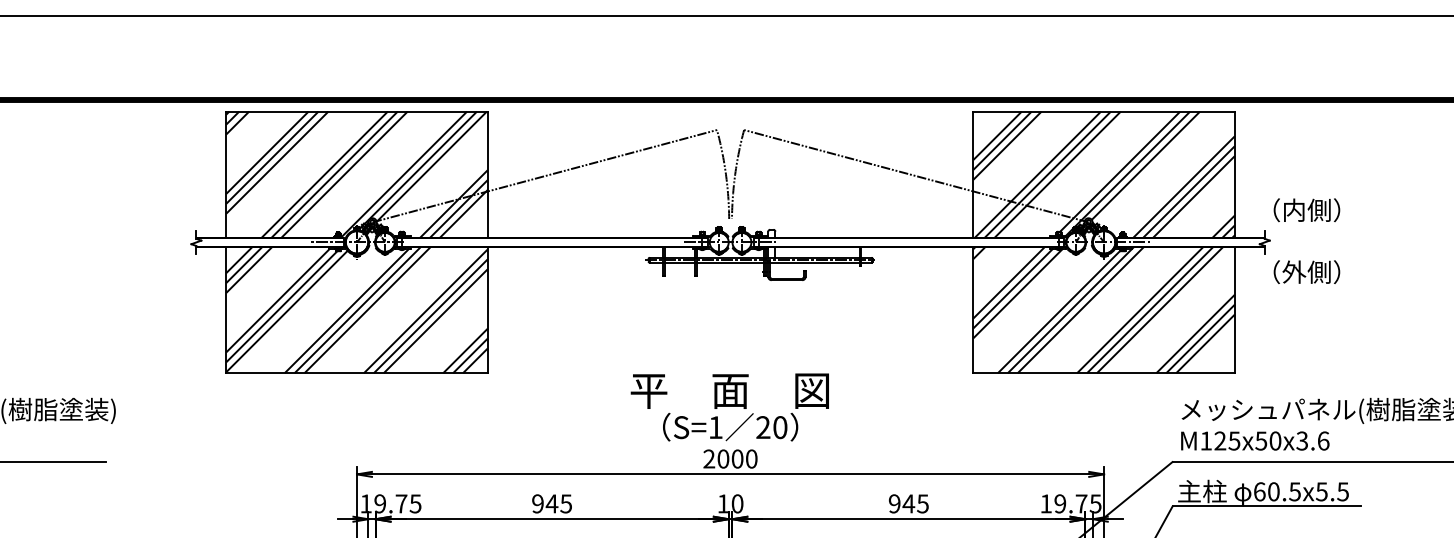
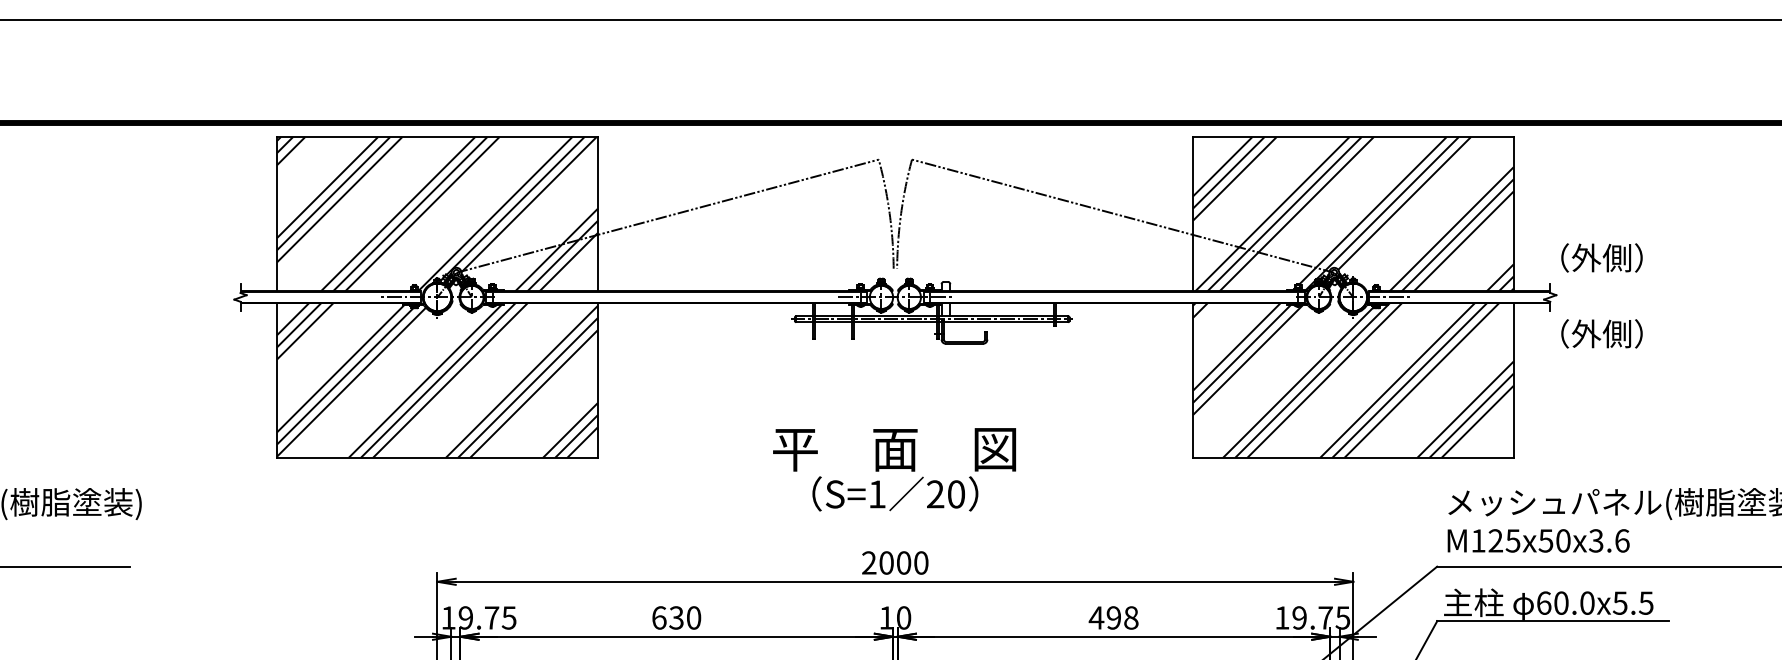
text: (1294, 209) -> (1586, 257), （内側） -> （外側）
text: (729, 407) -> (894, 469), moved
text: (1295, 491) -> (1587, 602), 60.5x5.5 -> 60.0x5.5
text: (552, 503) -> (676, 617), 945 -> 630
text: (908, 503) -> (1113, 617), 945 -> 498

